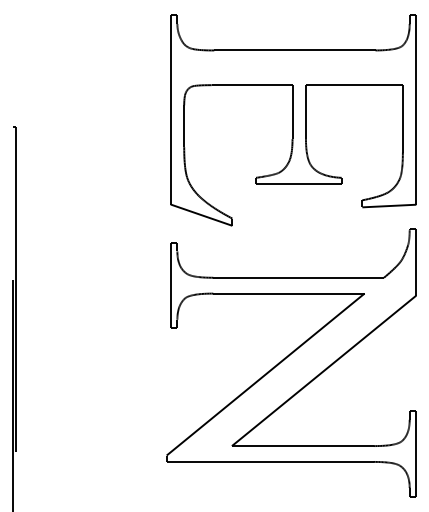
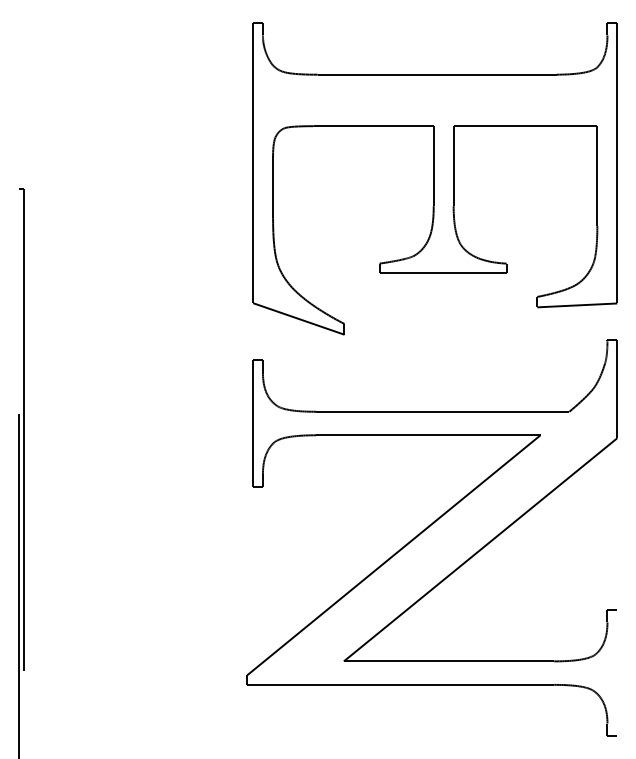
line: (416, 453) -> (617, 672), removed

